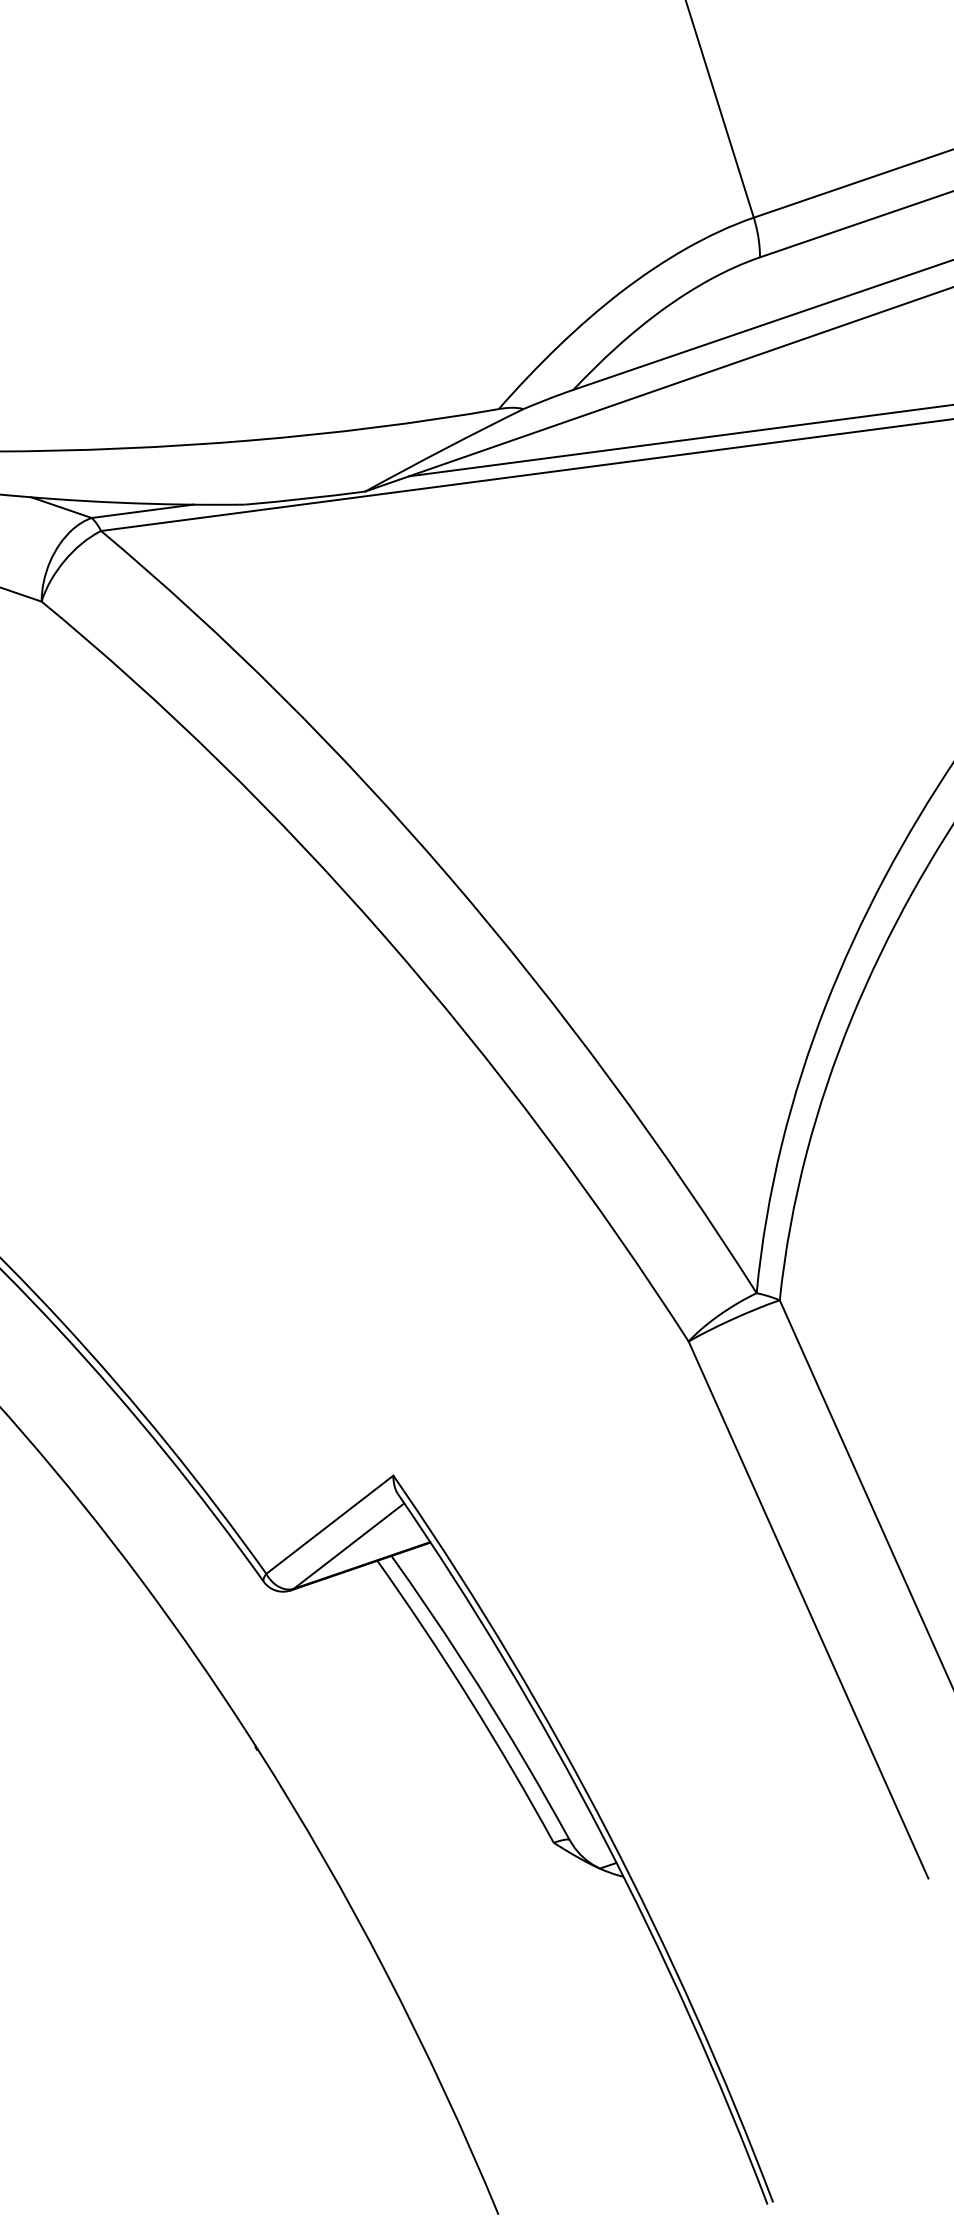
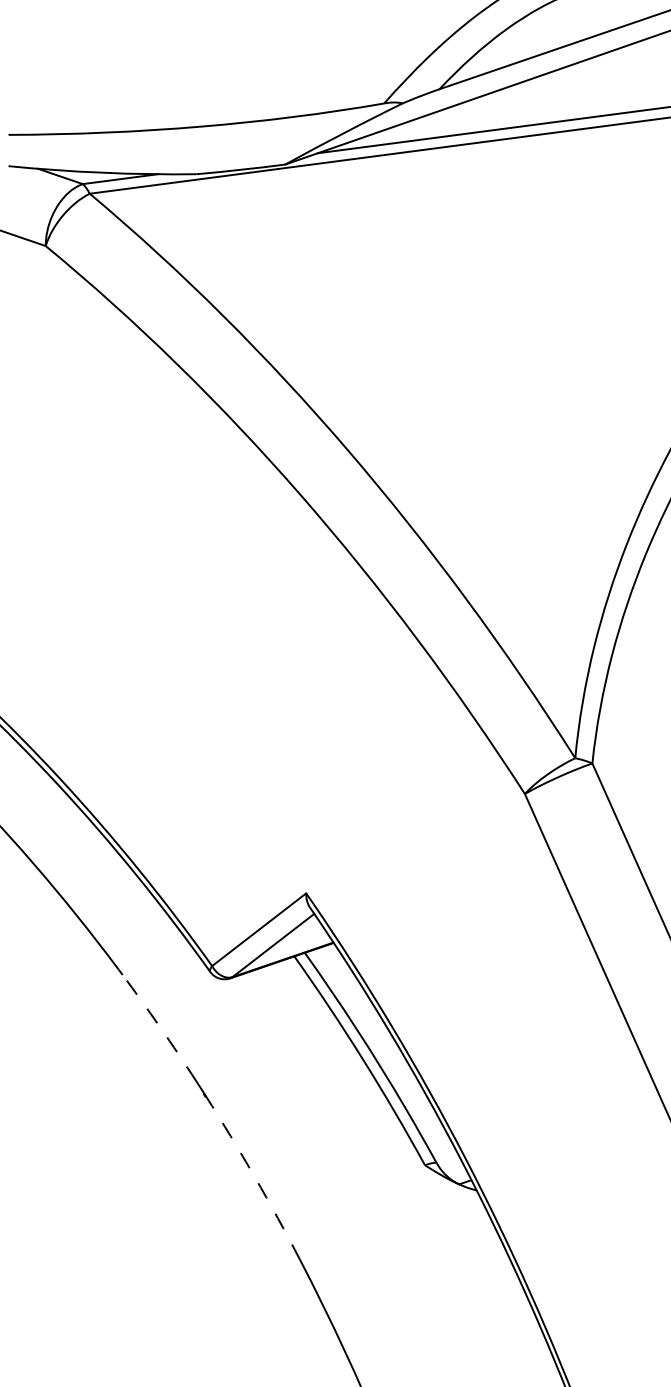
arc: (196, 1656) -> (160, 1027), solid -> dashed
arc: (323, 1858) -> (254, 1176), solid -> dashed

